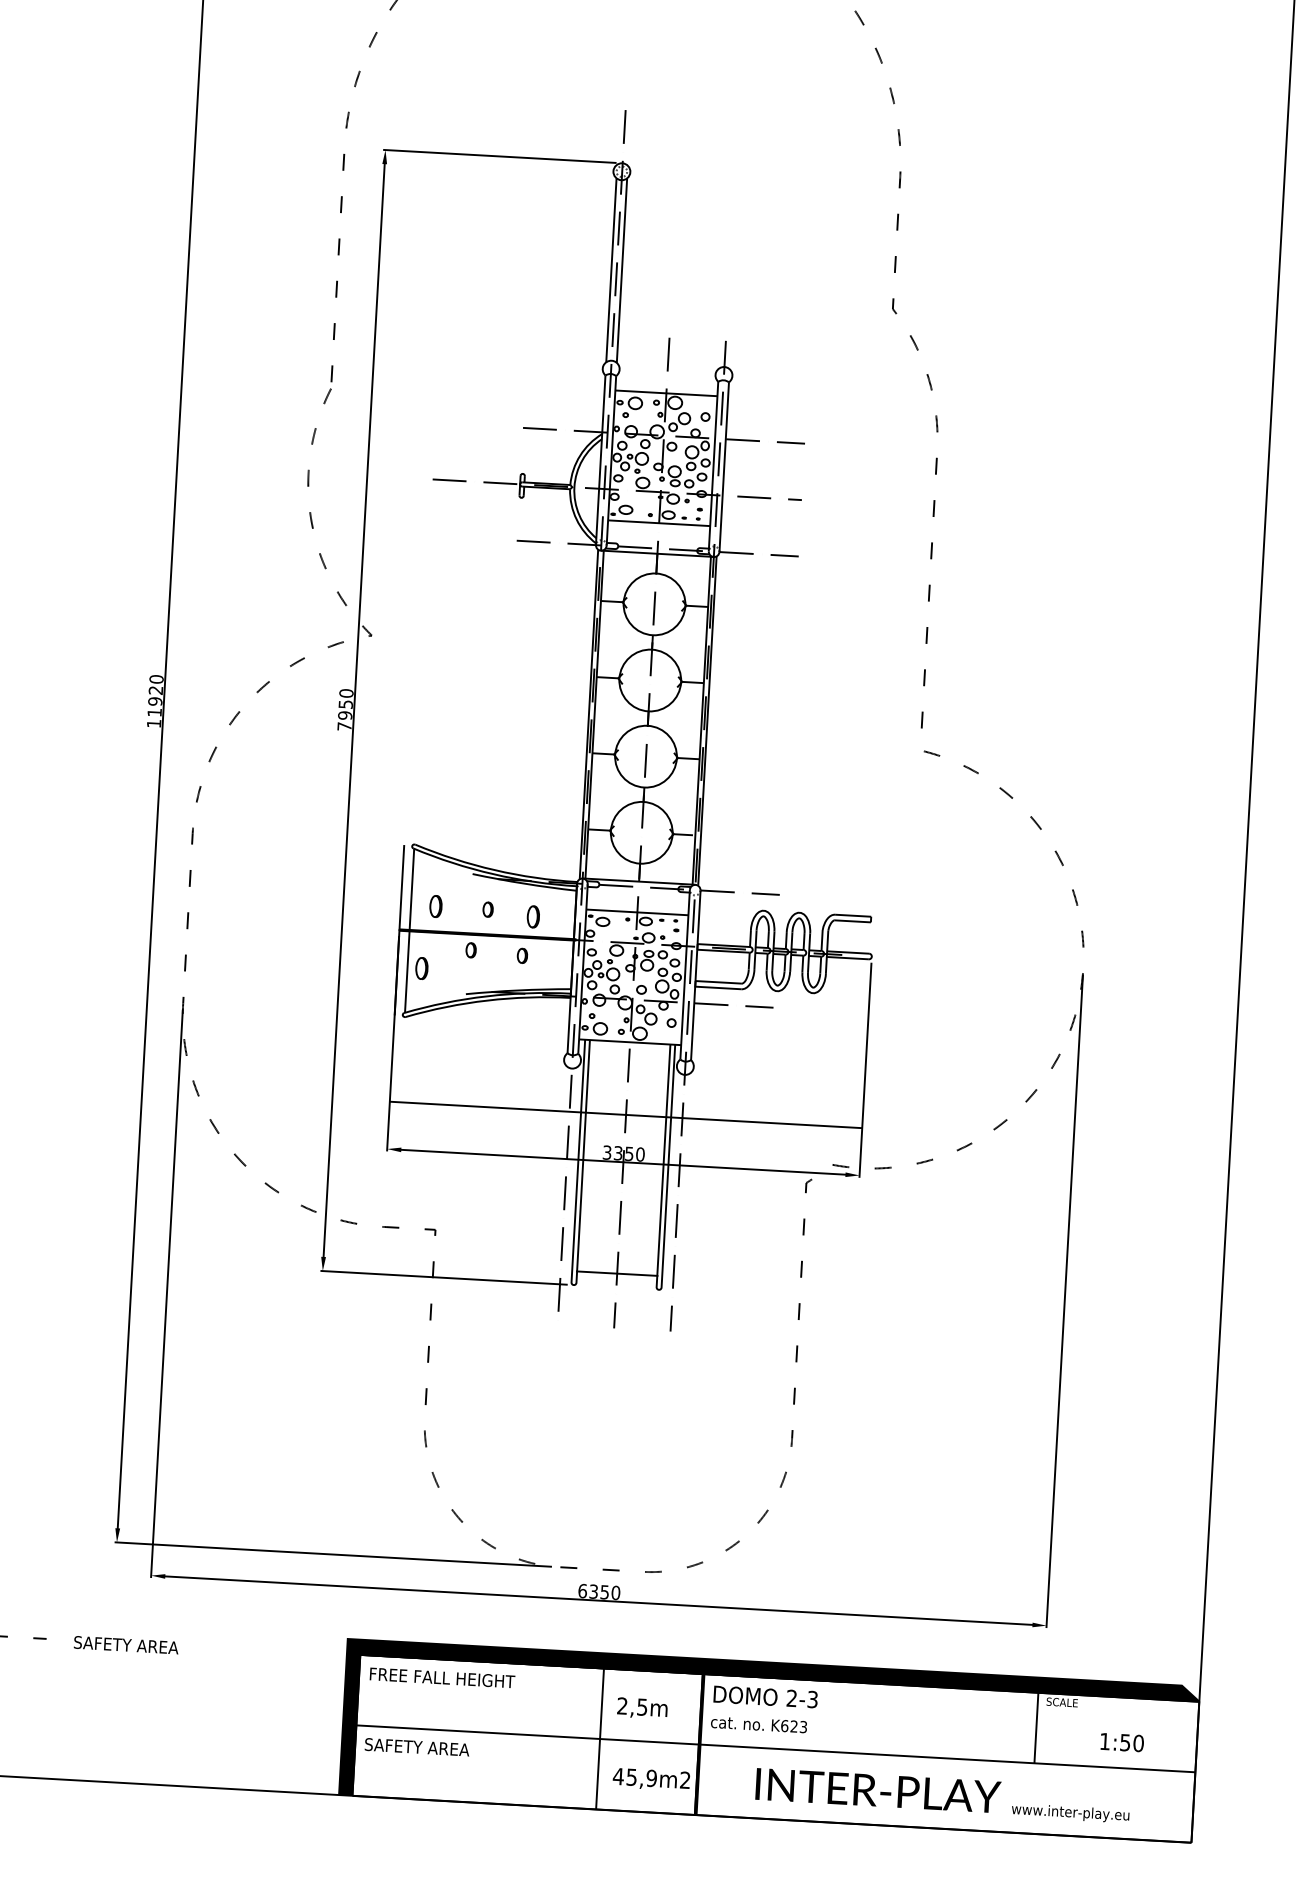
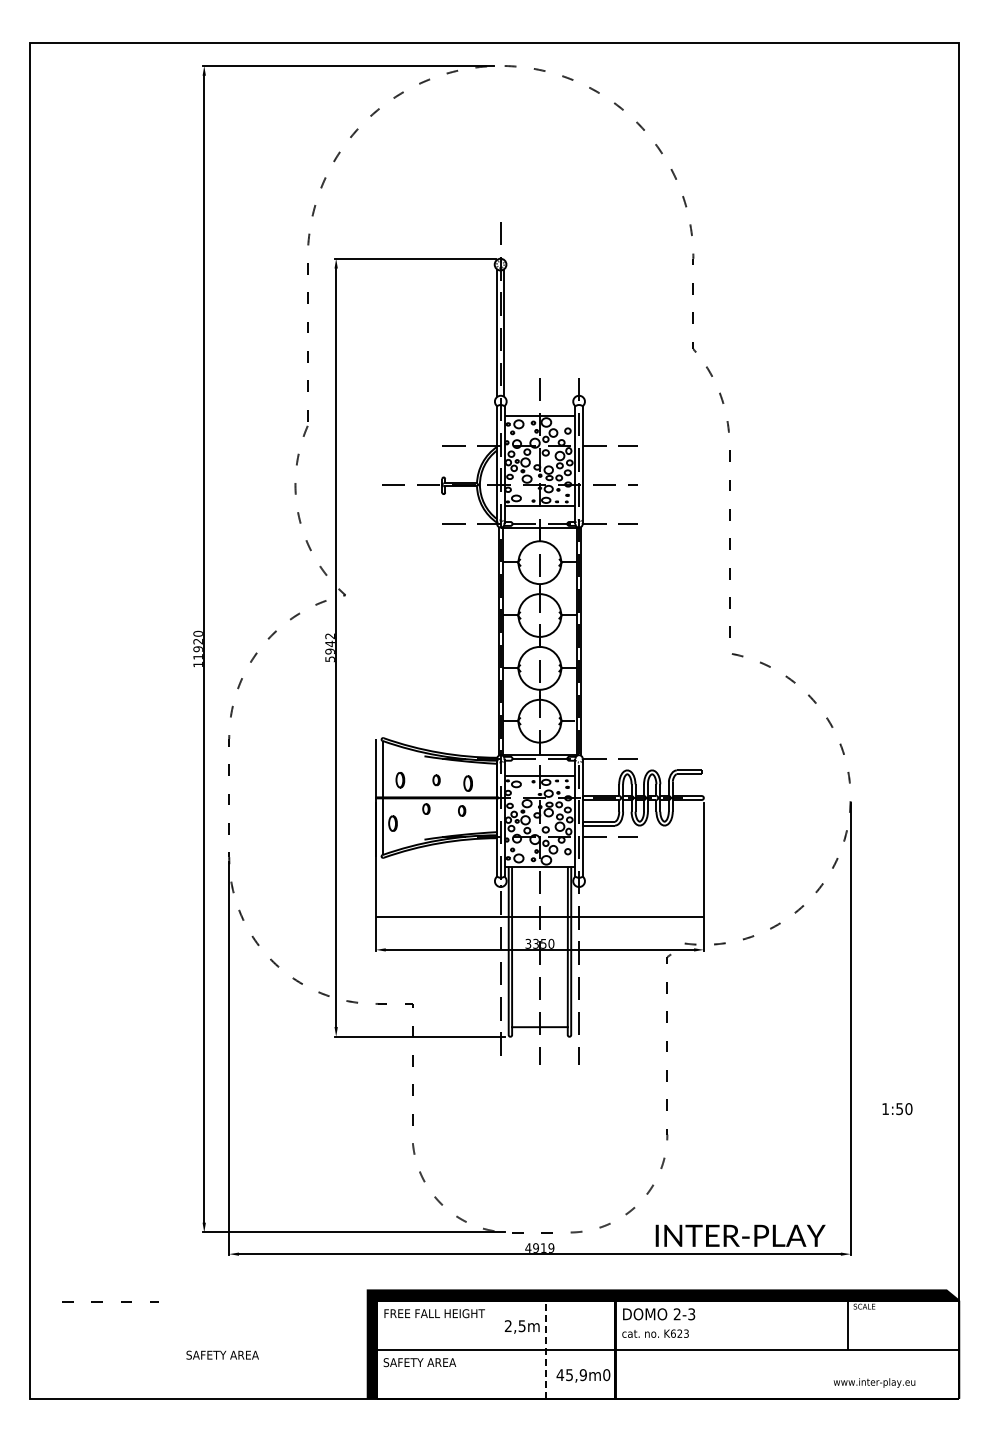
text: (344, 709) -> (329, 647), 7950 -> 5942
text: (598, 1591) -> (539, 1247), 6350 -> 4919
text: (126, 1644) -> (222, 1354), moved
text: (641, 1707) -> (521, 1326), moved
line: (600, 1738) -> (546, 1349), solid -> dashed
text: (1122, 1743) -> (897, 1109), moved
text: (685, 1780) -> (606, 1375), 45,9m2 -> 45,9m0
text: (878, 1790) -> (740, 1235), moved

